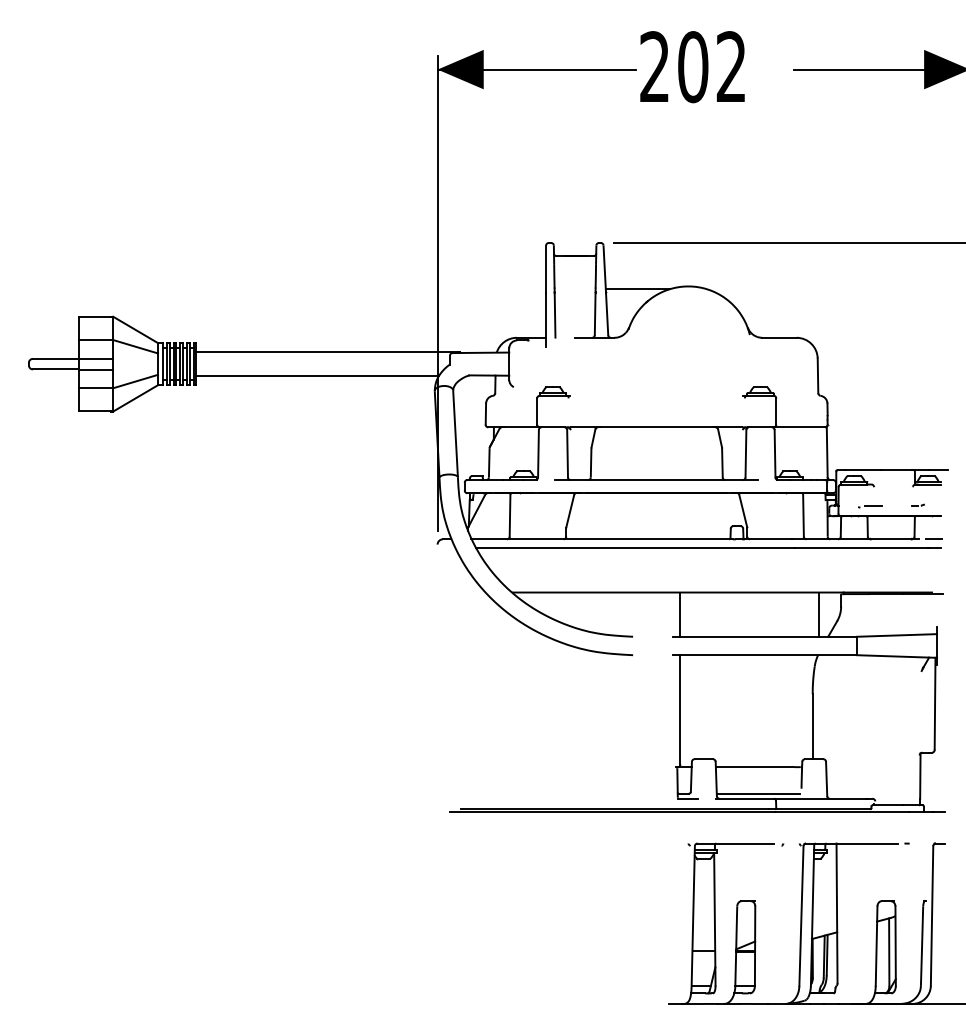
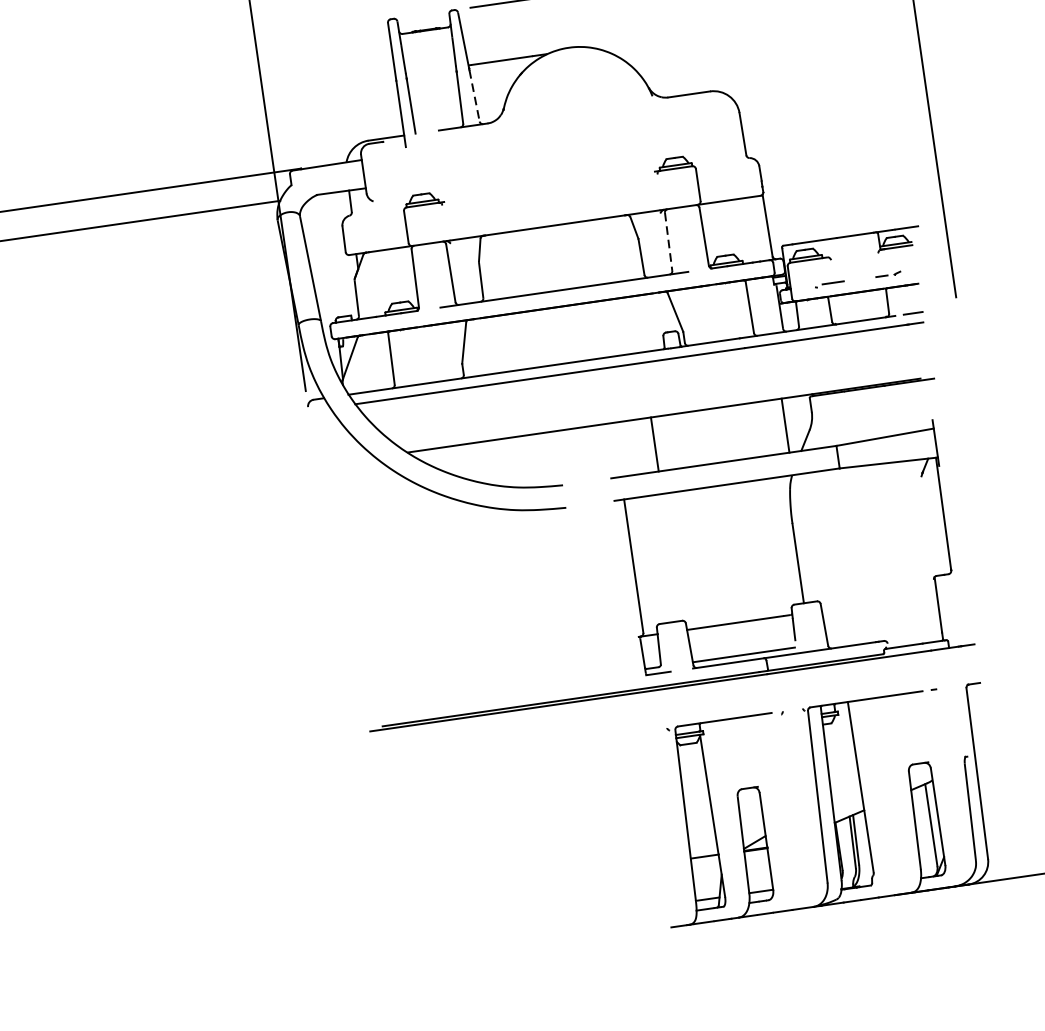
line: (607, 314) -> (475, 96), solid -> dashed
line: (745, 453) -> (668, 241), solid -> dashed
part: (917, 504) -> (887, 273), size x1.6
line: (680, 614) -> (654, 444), moved

